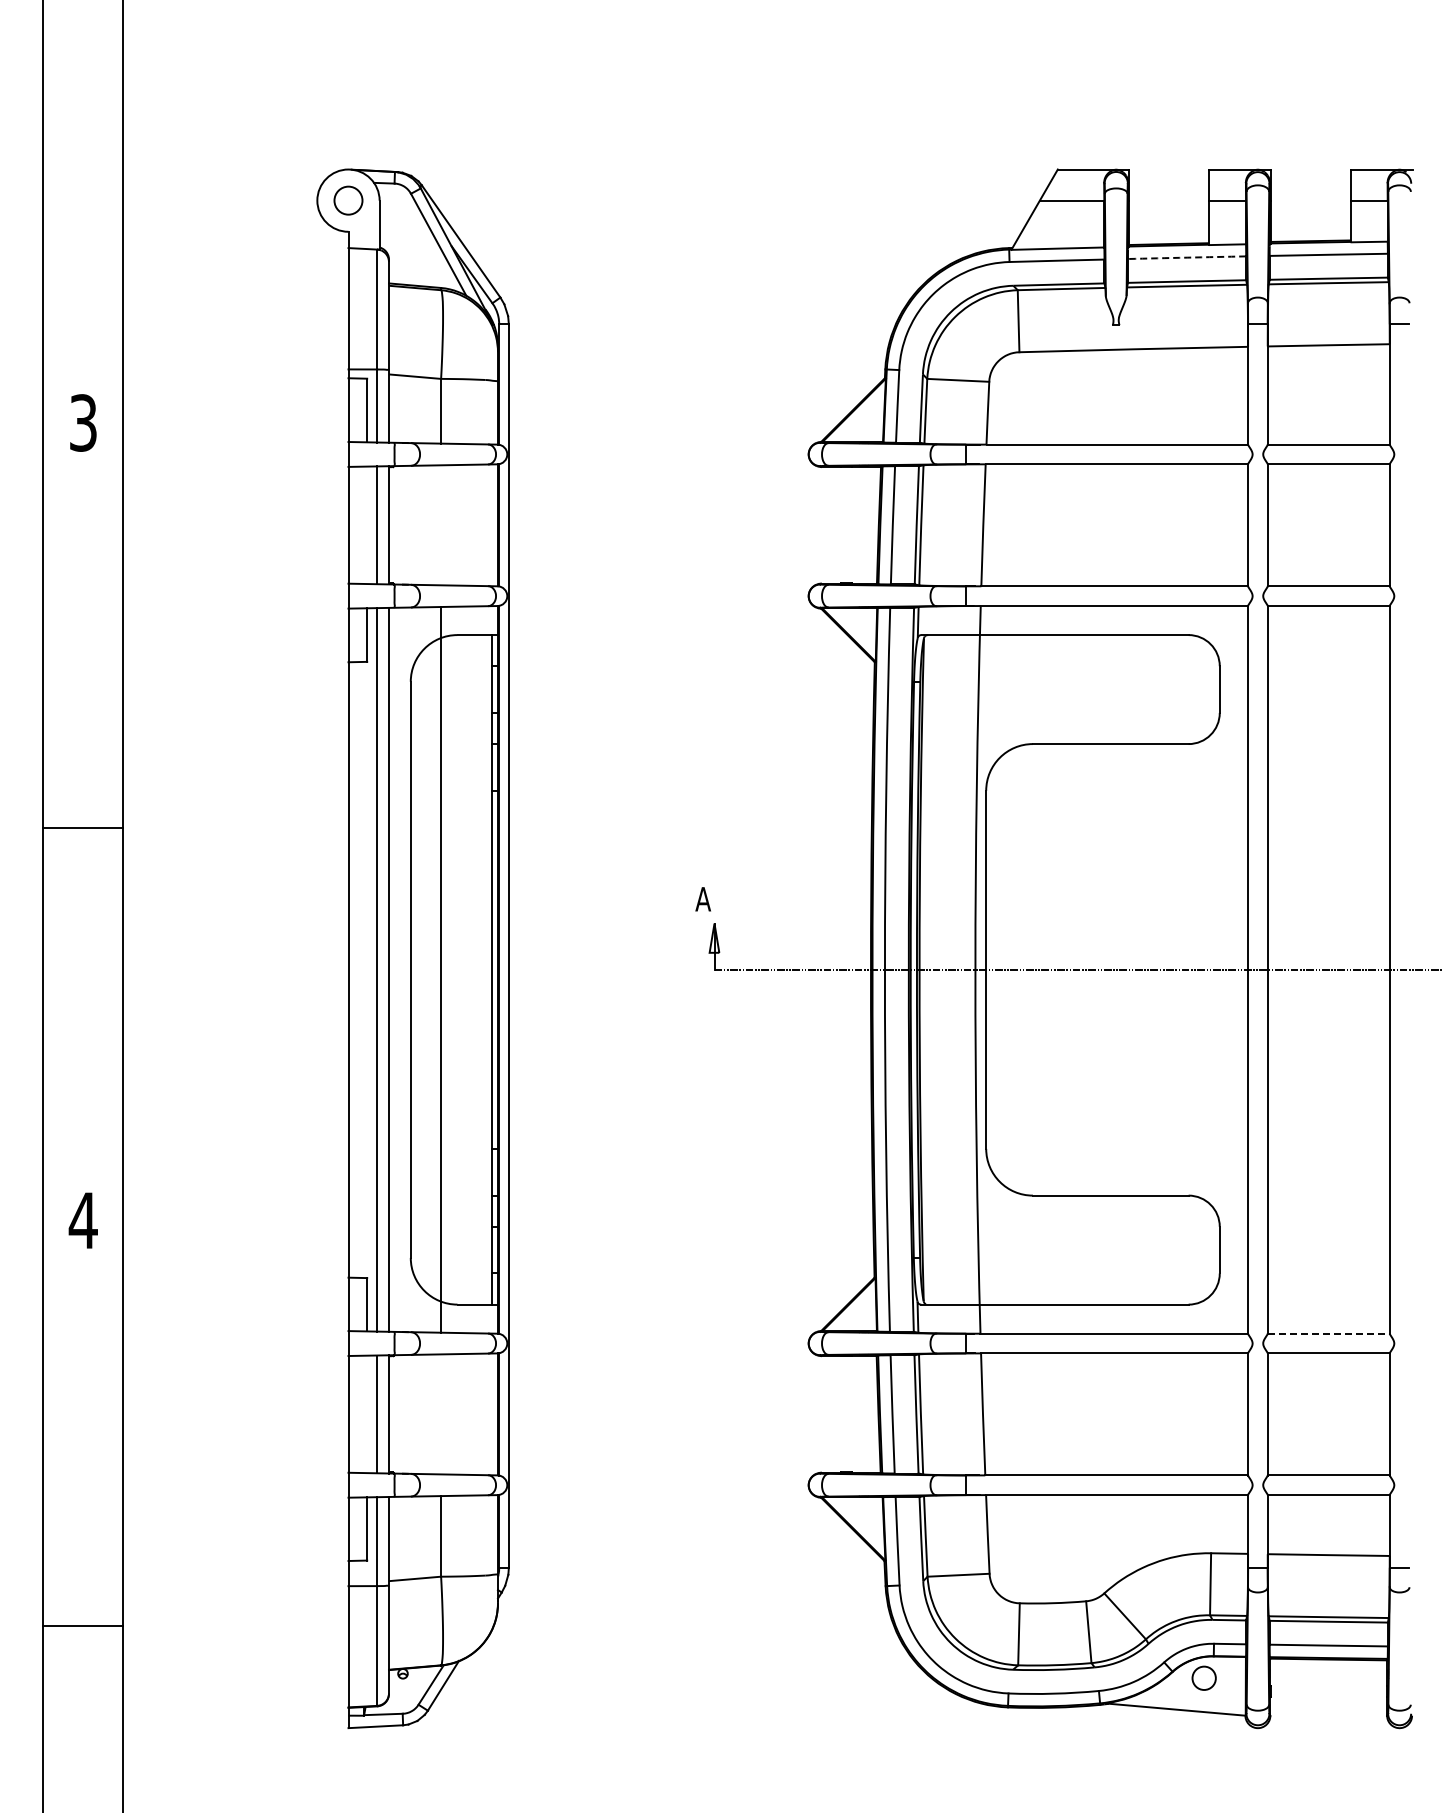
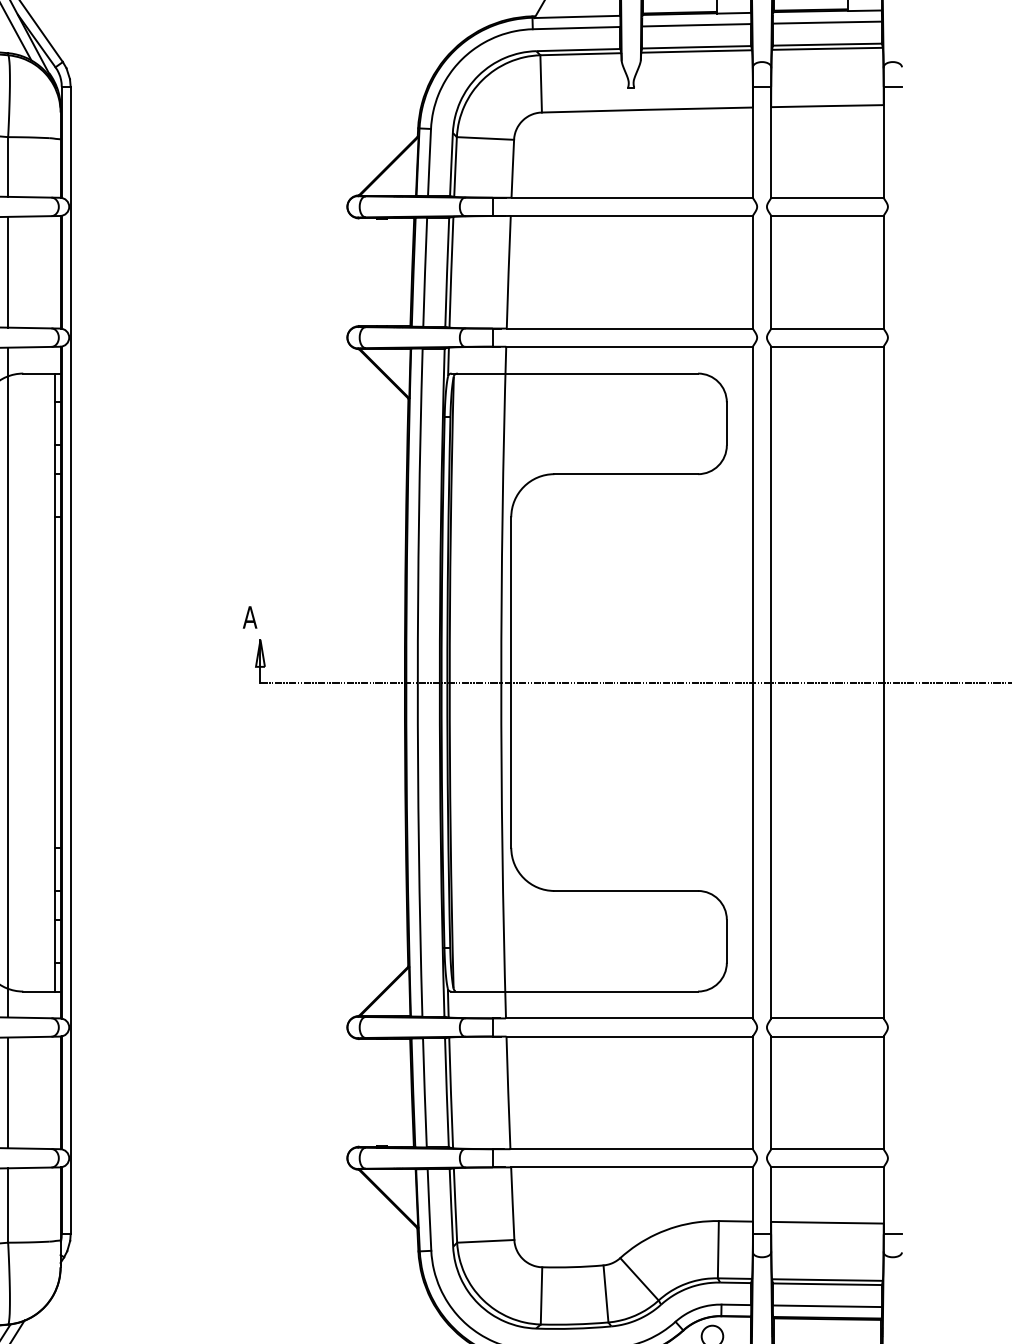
arc: (1187, 257) -> (697, 25), dashed -> solid
line: (441, 525) -> (8, 272), added
line: (1329, 1333) -> (828, 1018), dashed -> solid
line: (441, 1414) -> (8, 1092), added

